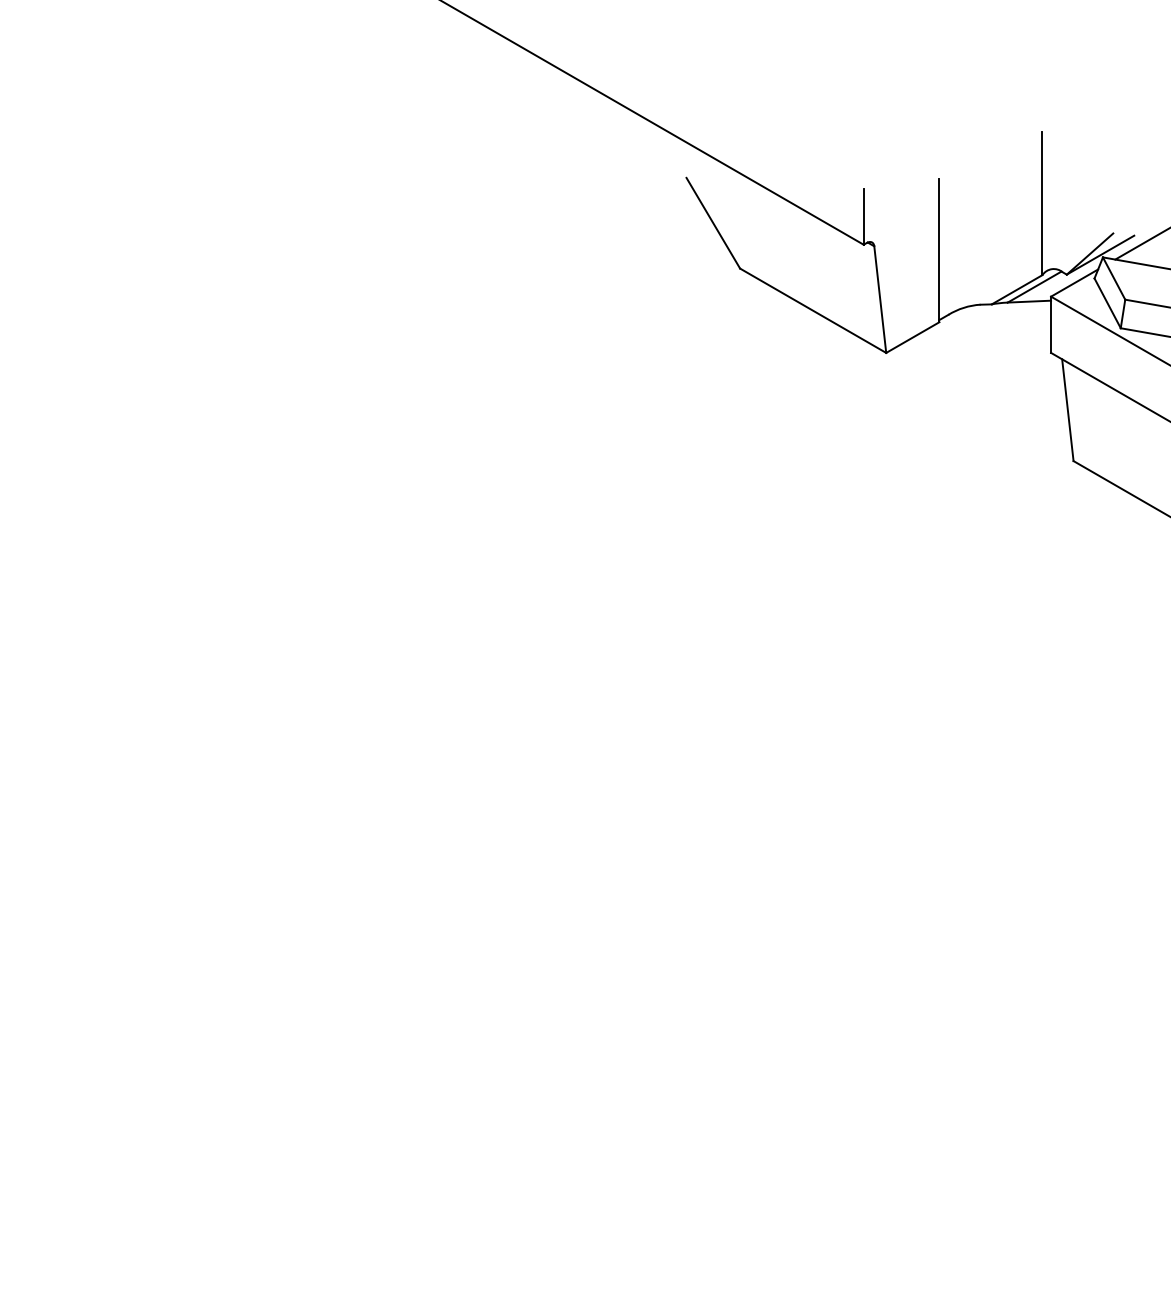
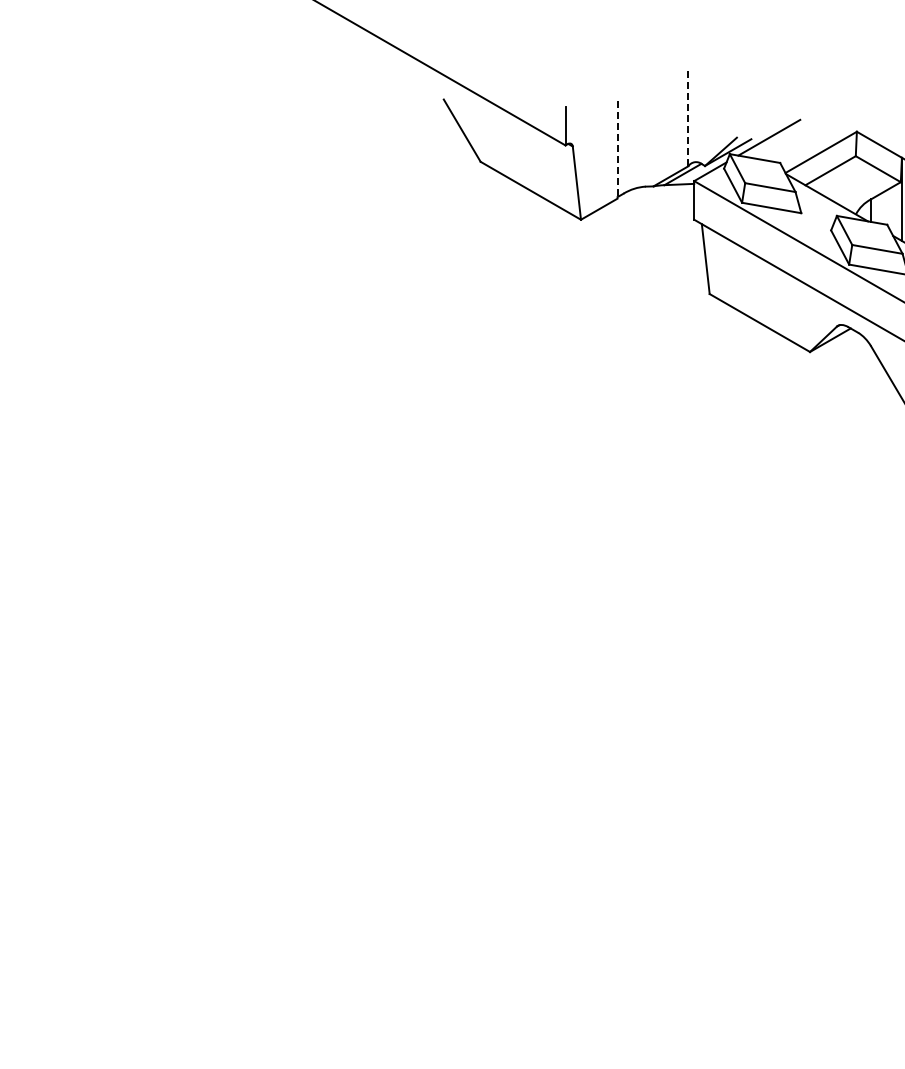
line: (1042, 202) -> (688, 116), solid -> dashed
line: (939, 252) -> (617, 150), solid -> dashed

